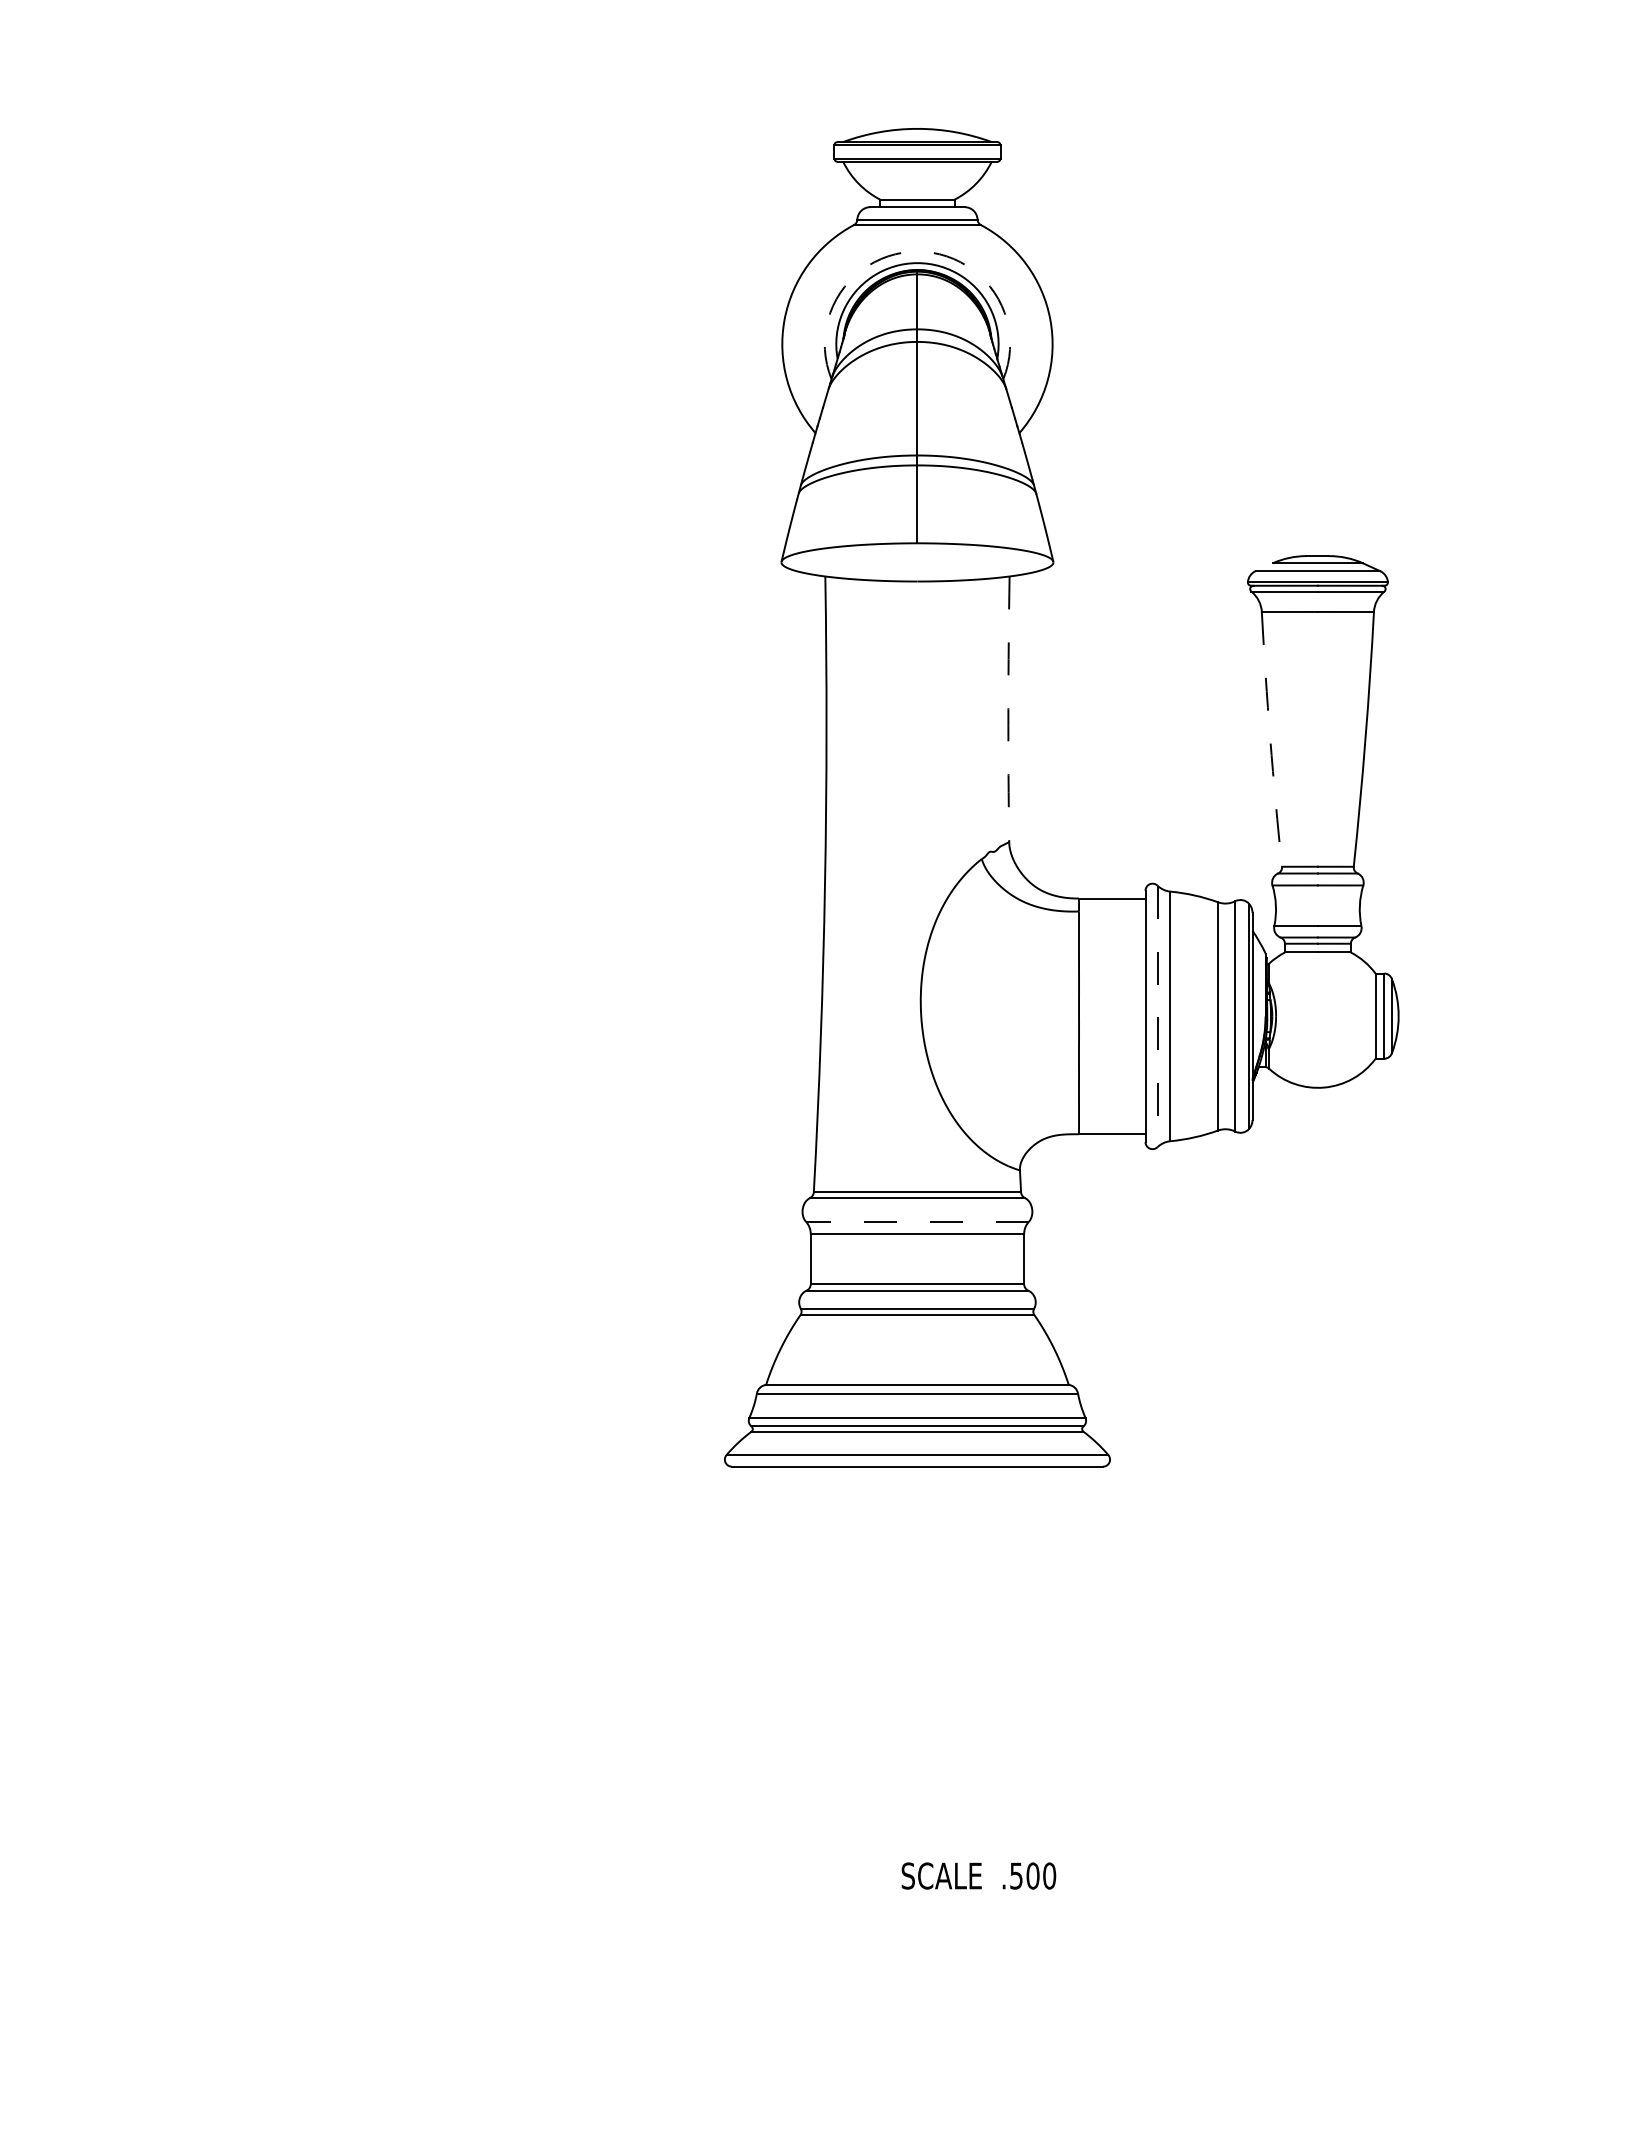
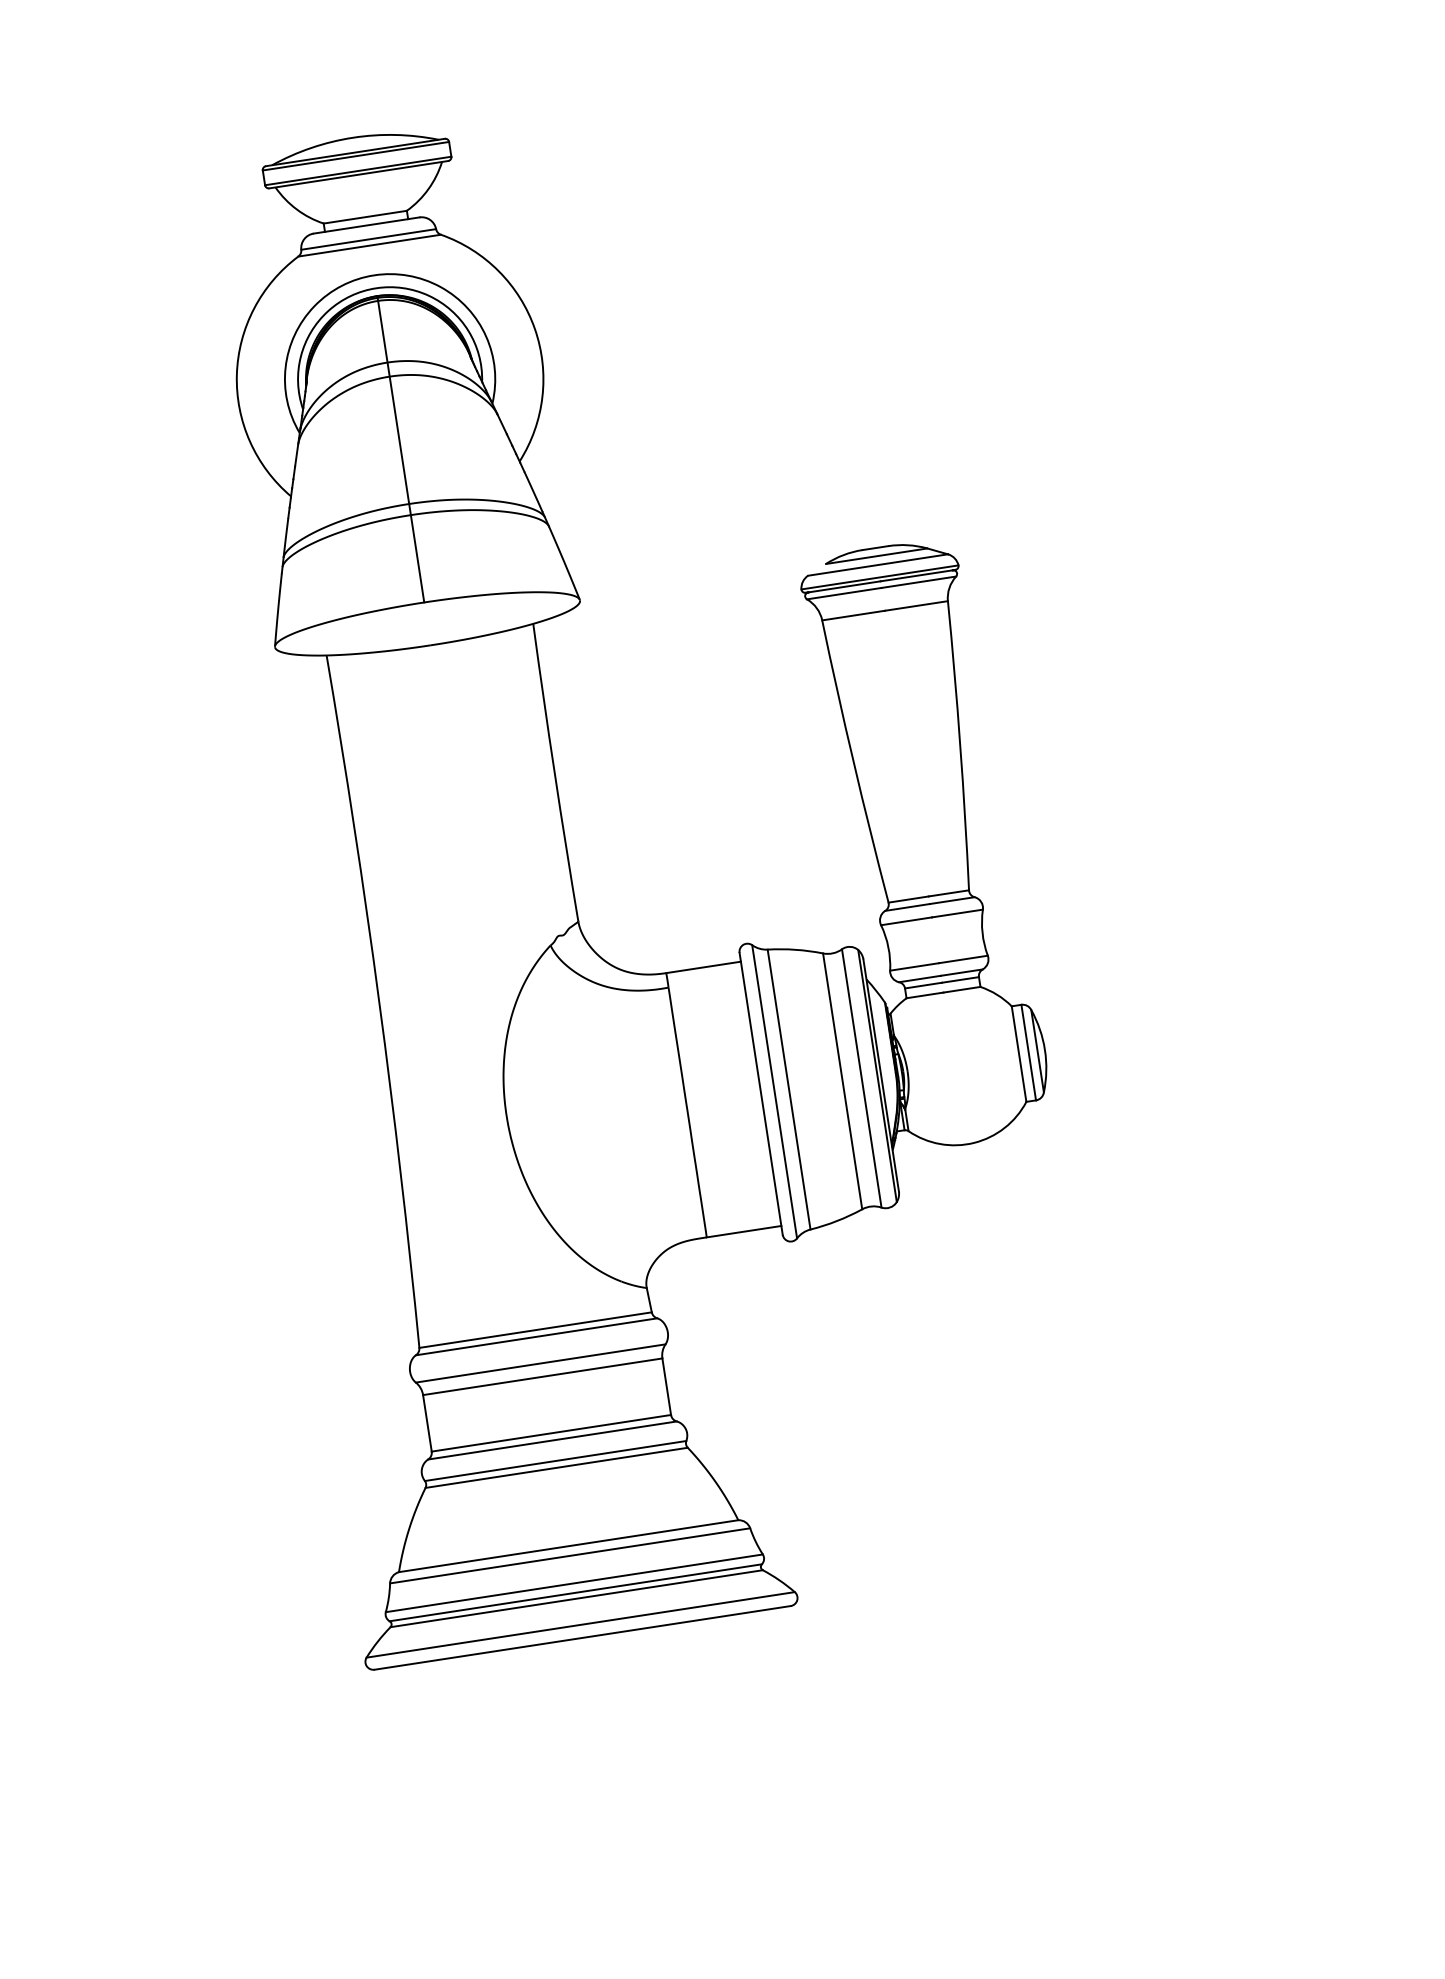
arc: (917, 251) -> (374, 275), dashed -> solid
arc: (1008, 709) -> (554, 773), dashed -> solid
arc: (1270, 739) -> (853, 761), dashed -> solid
line: (1157, 1016) -> (774, 1091), dashed -> solid
line: (916, 1221) -> (539, 1363), dashed -> solid

